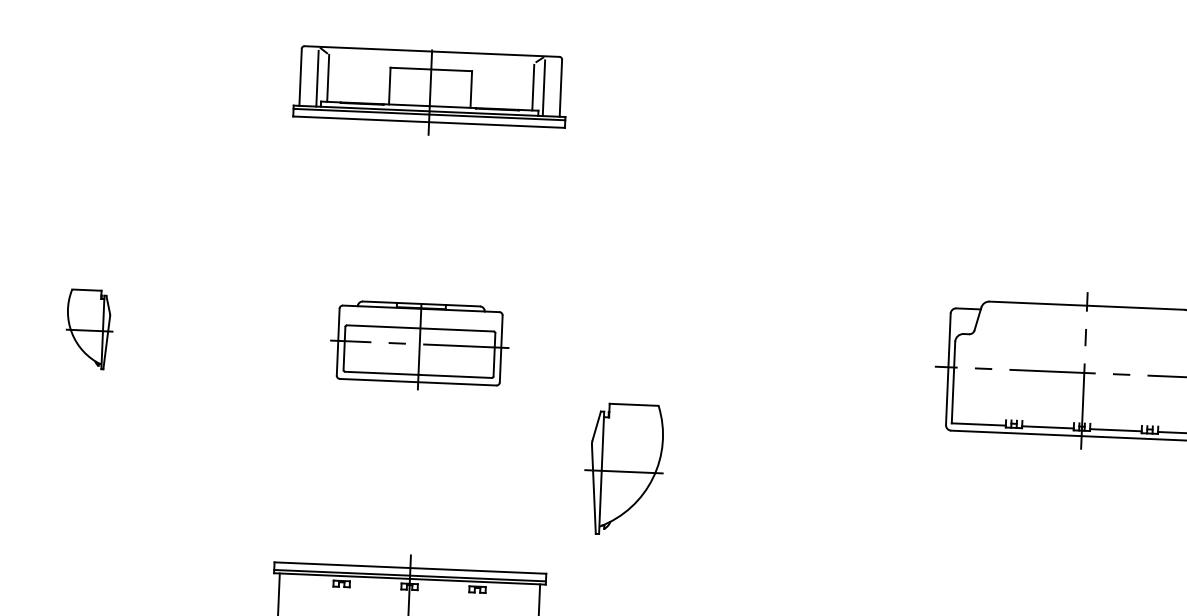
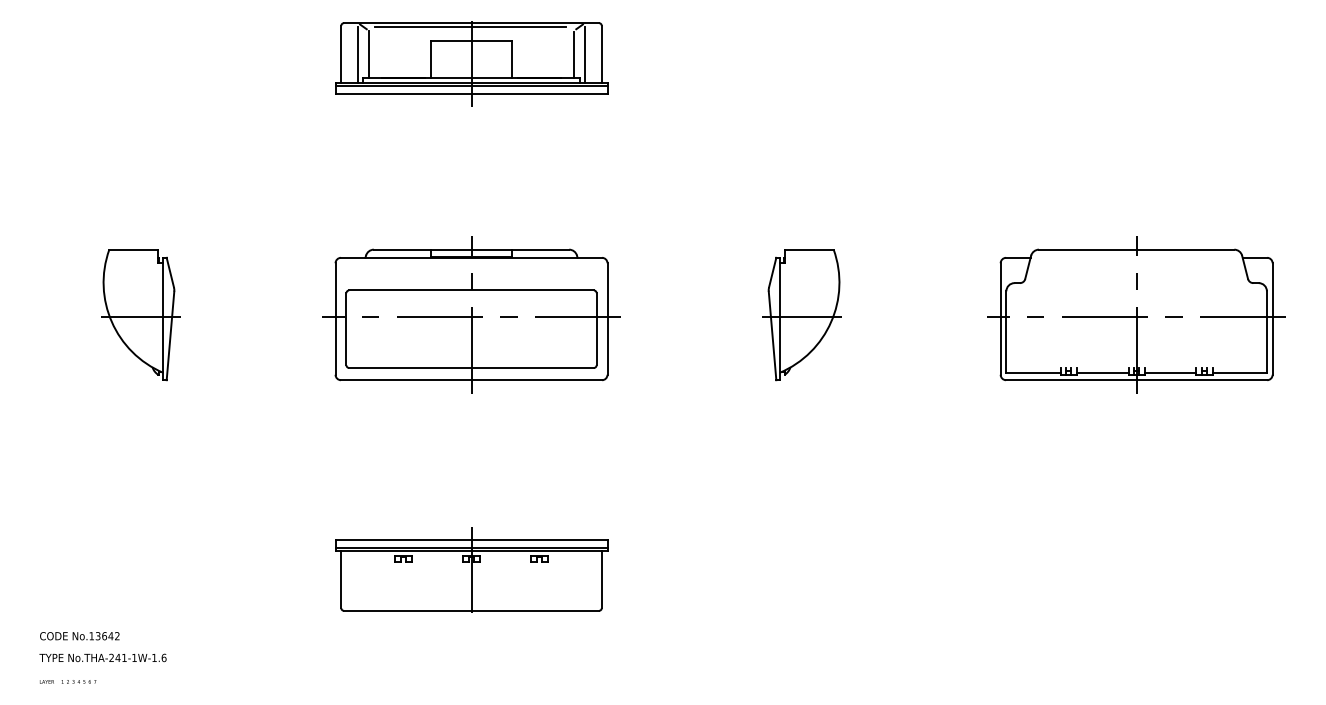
line: (430, 55) -> (470, 27), added
part: (89, 329) -> (140, 315), size x1.67
part: (419, 342) -> (471, 314), size x1.67
part: (623, 470) -> (801, 315), moved

